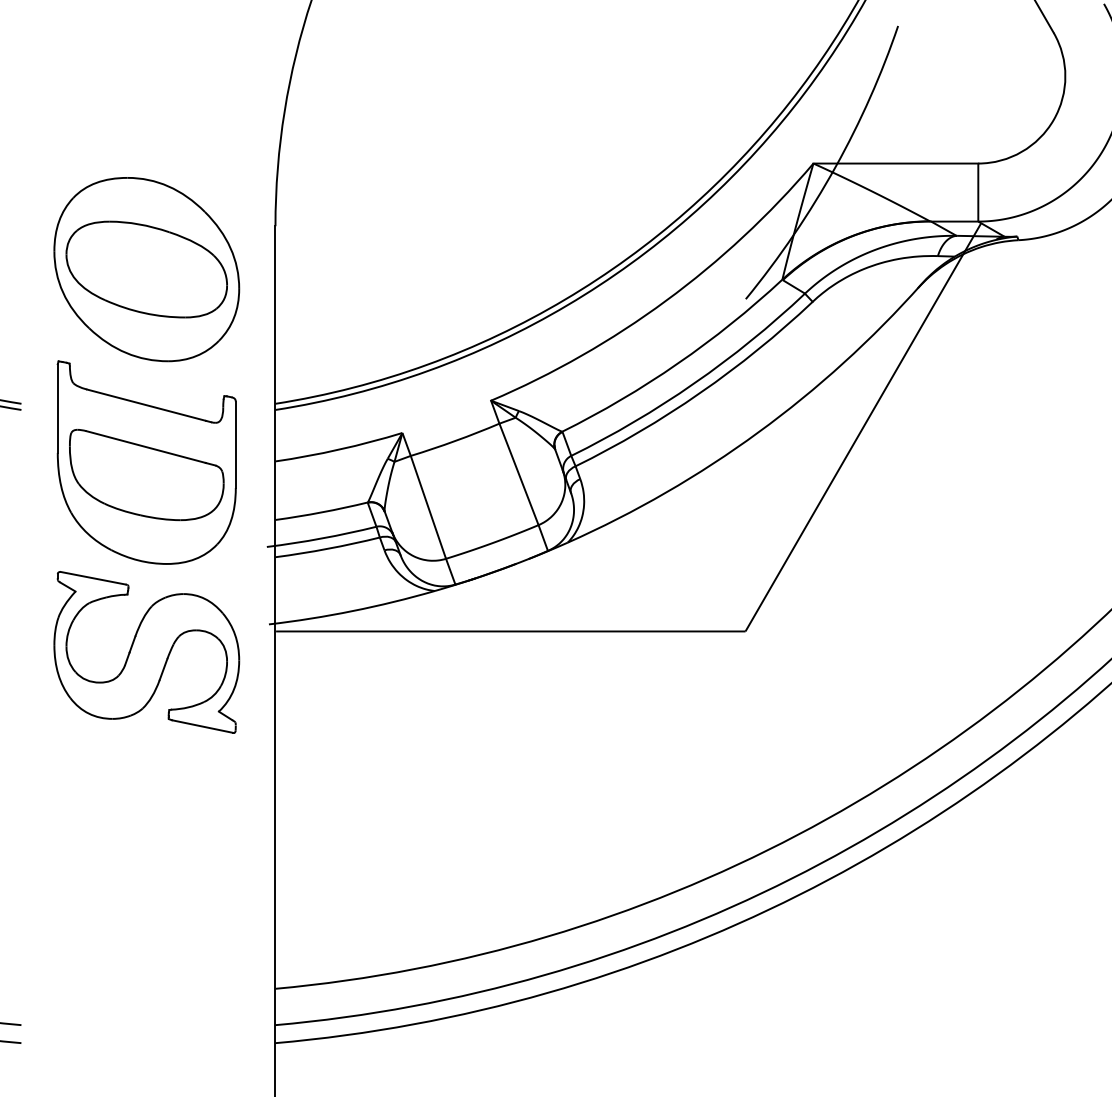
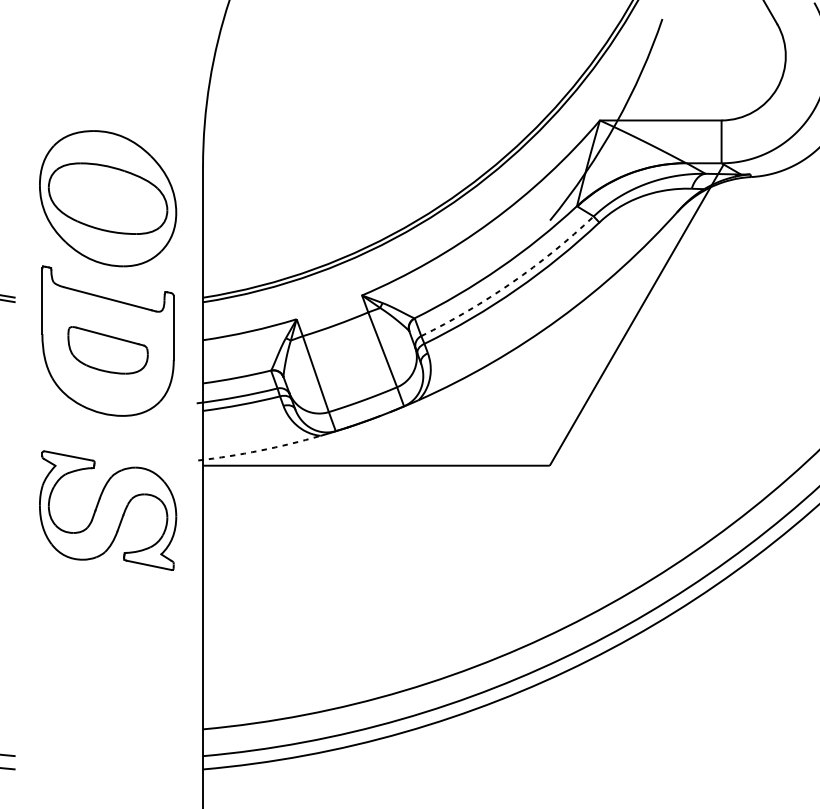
arc: (694, 383) -> (512, 282), solid -> dashed
part: (146, 475) -> (107, 350), size x0.7
arc: (352, 611) -> (259, 450), solid -> dashed
part: (146, 652) -> (107, 510), moved

